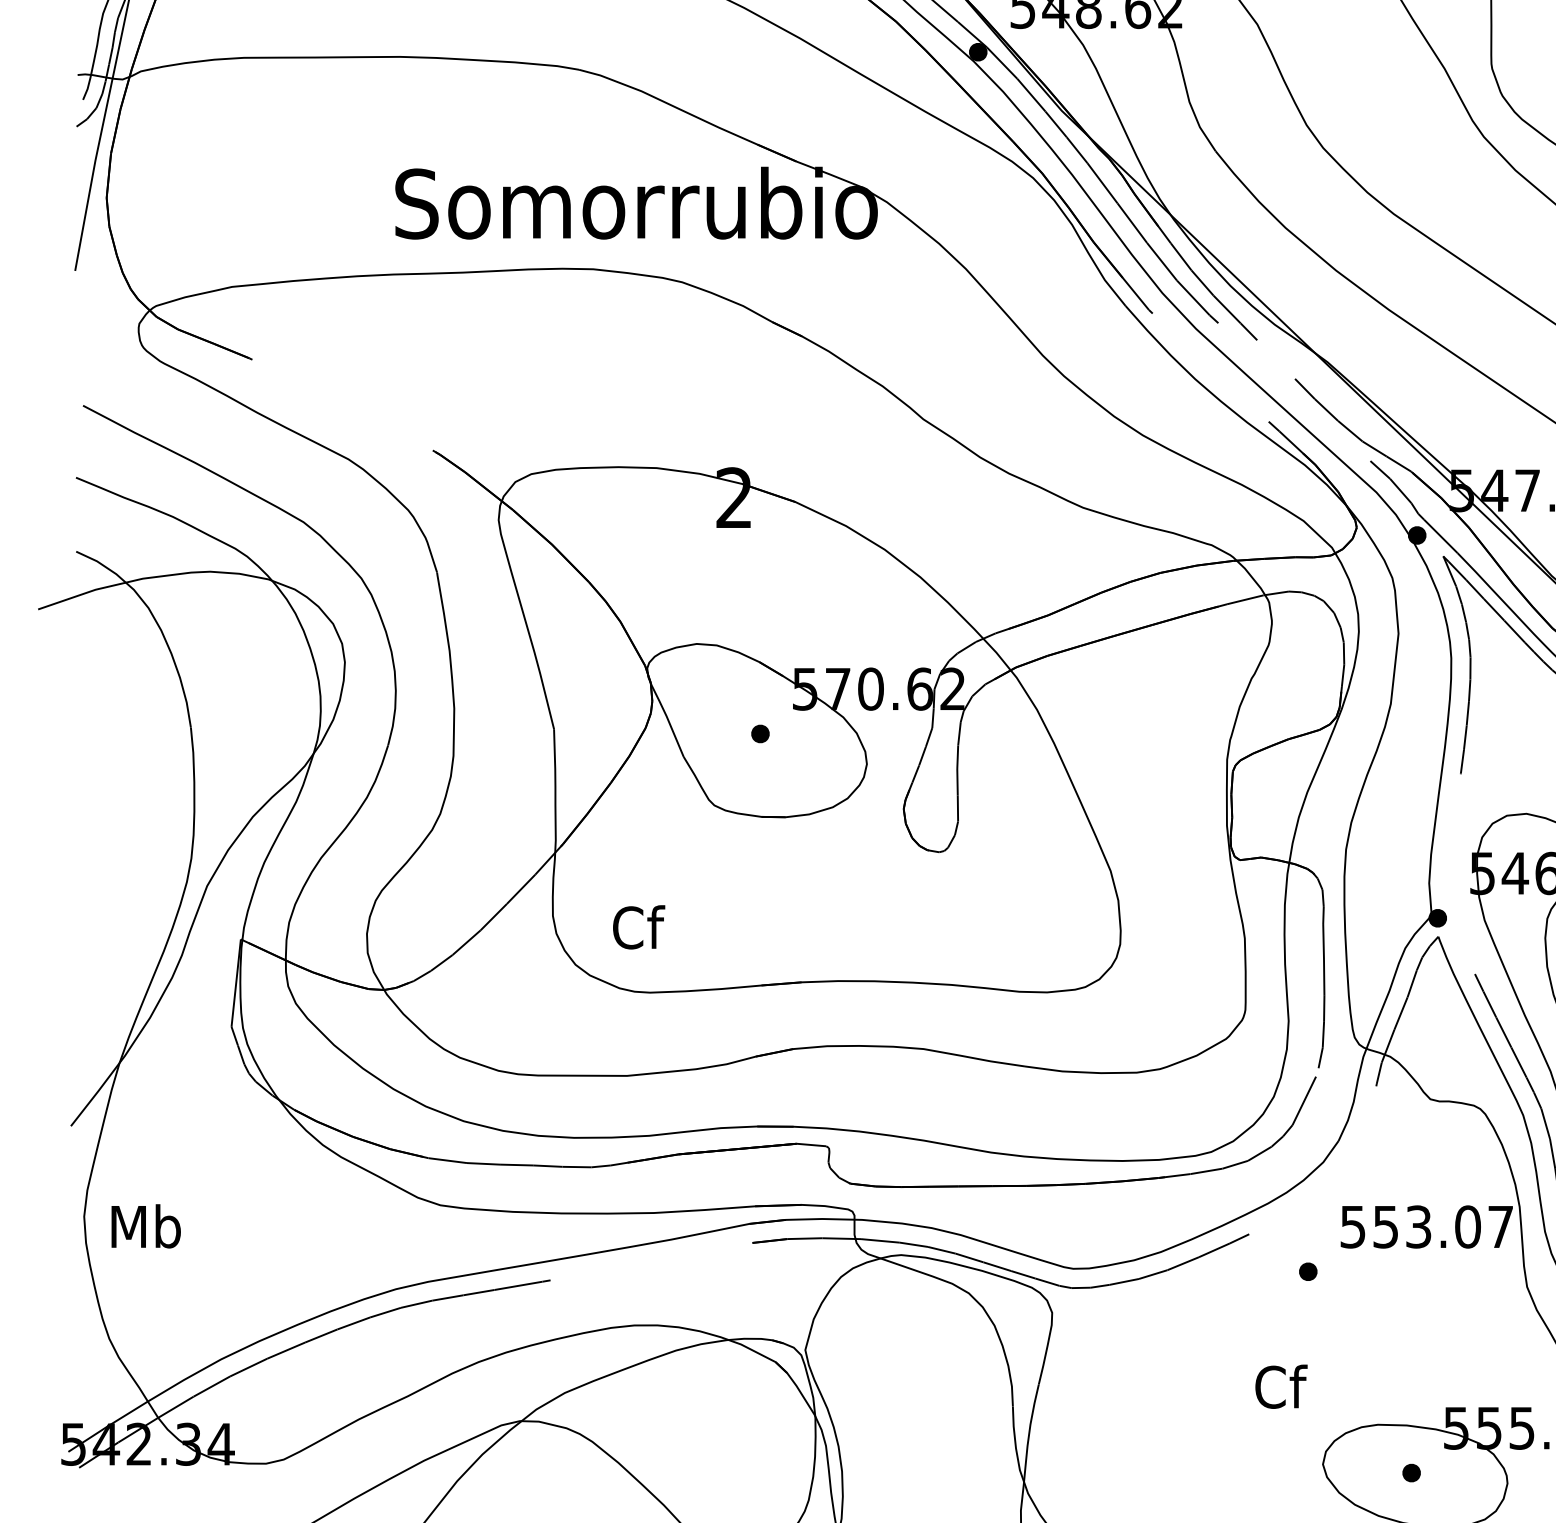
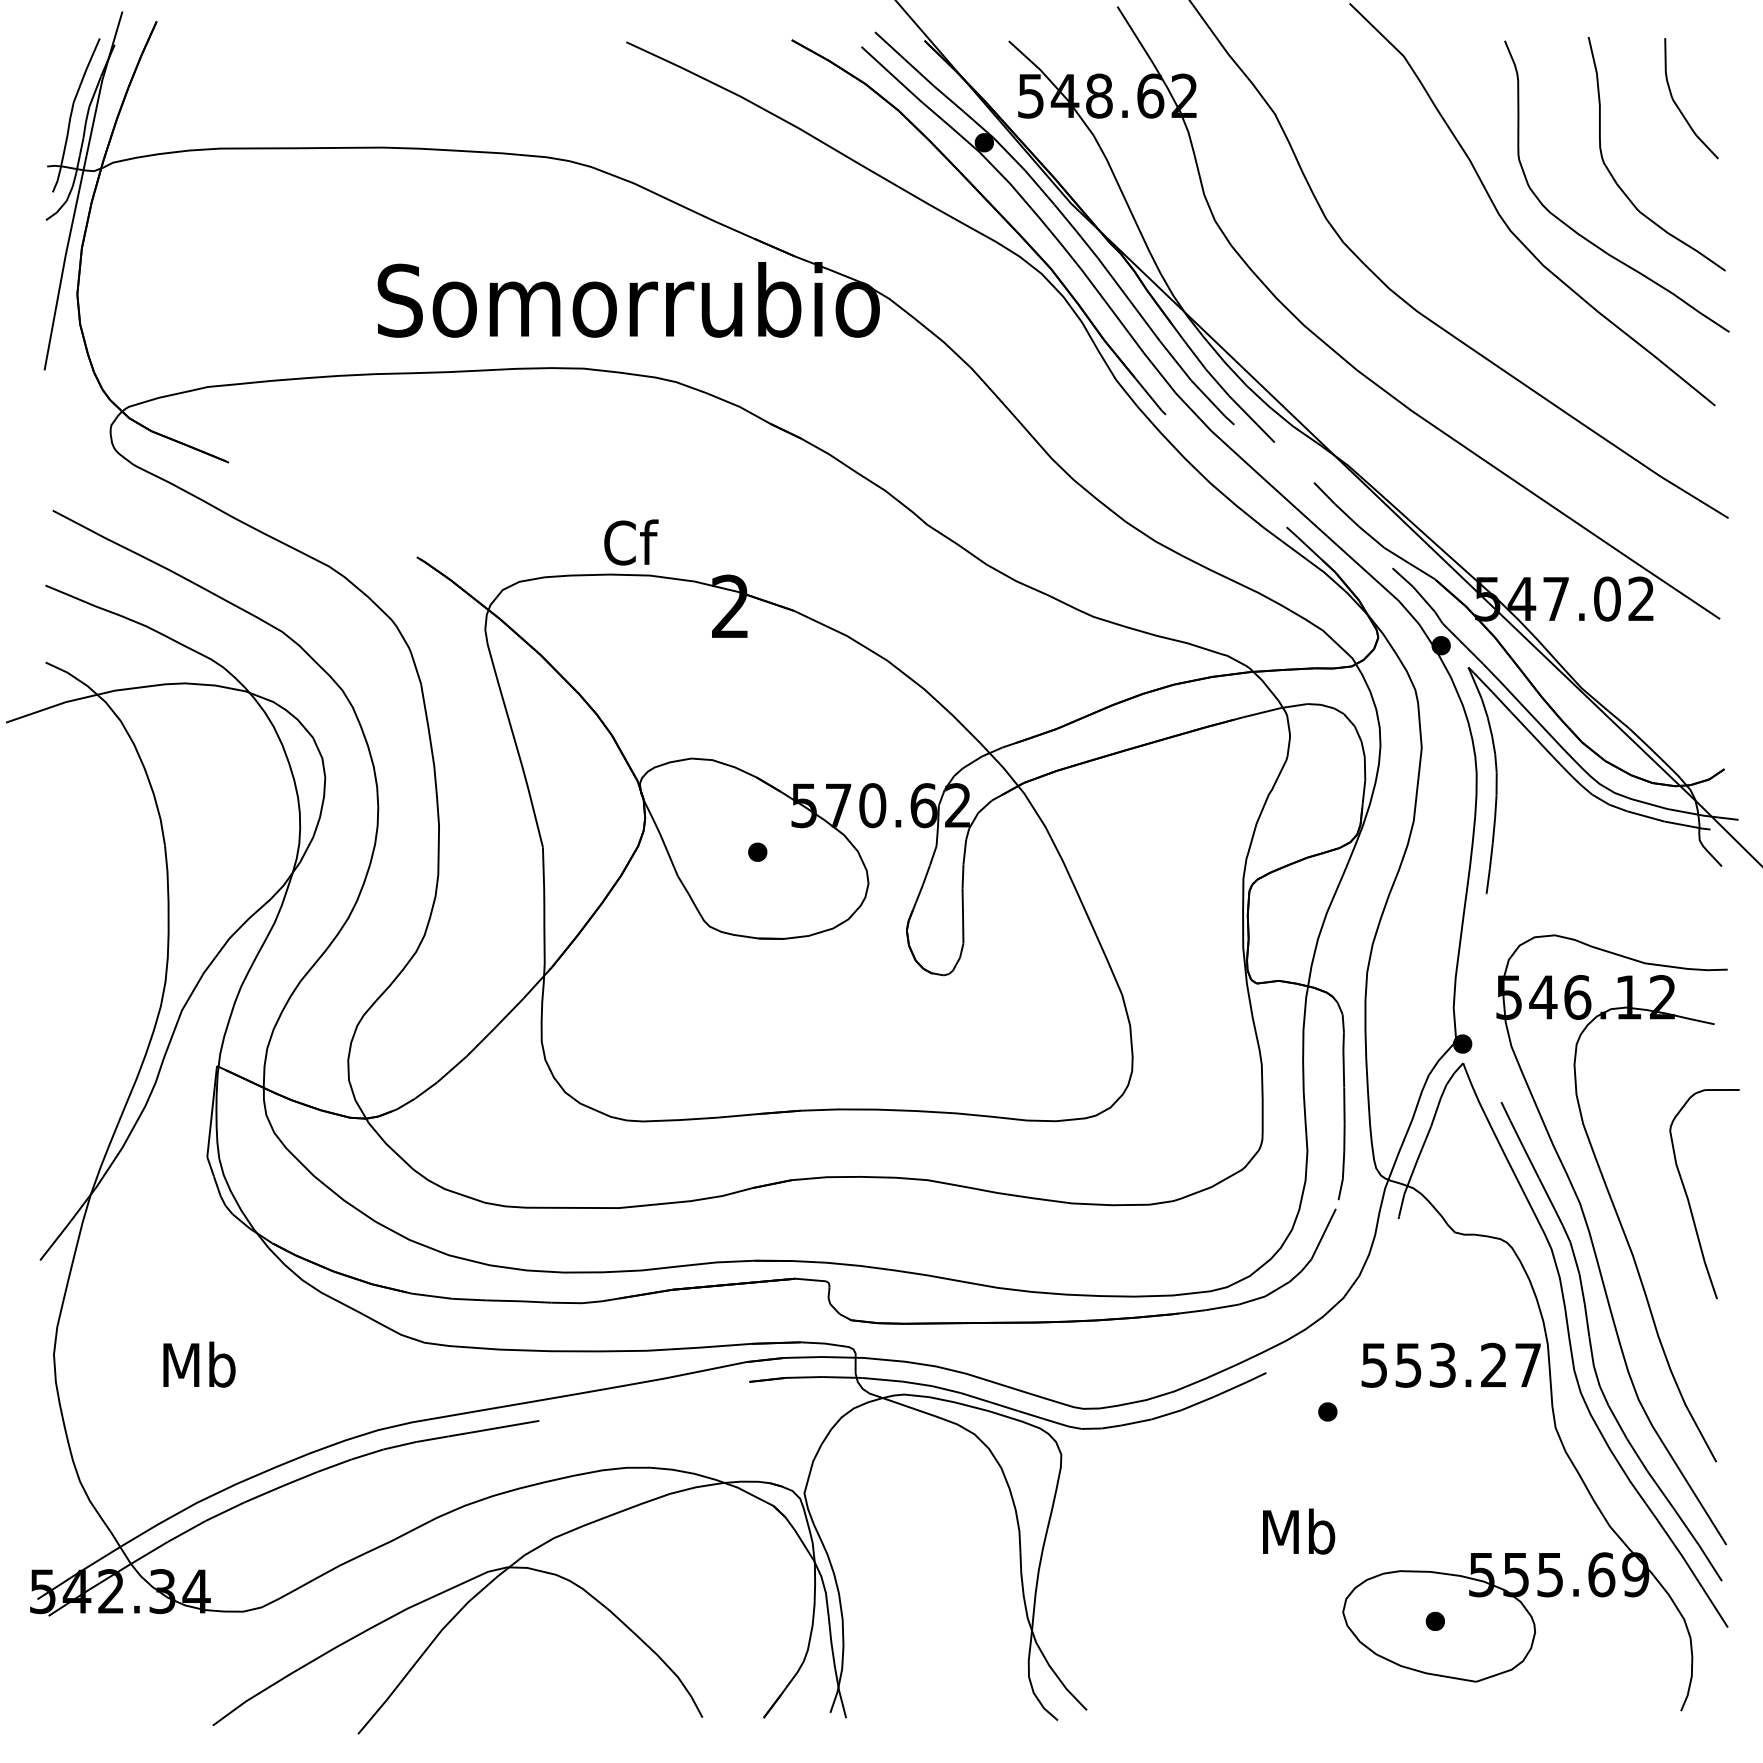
text: (639, 927) -> (631, 542), moved
text: (146, 1226) -> (199, 1364), moved
text: (1467, 1226) -> (1493, 1364), 553.07 -> 553.27
text: (1281, 1386) -> (1299, 1531), Cf -> Mb

